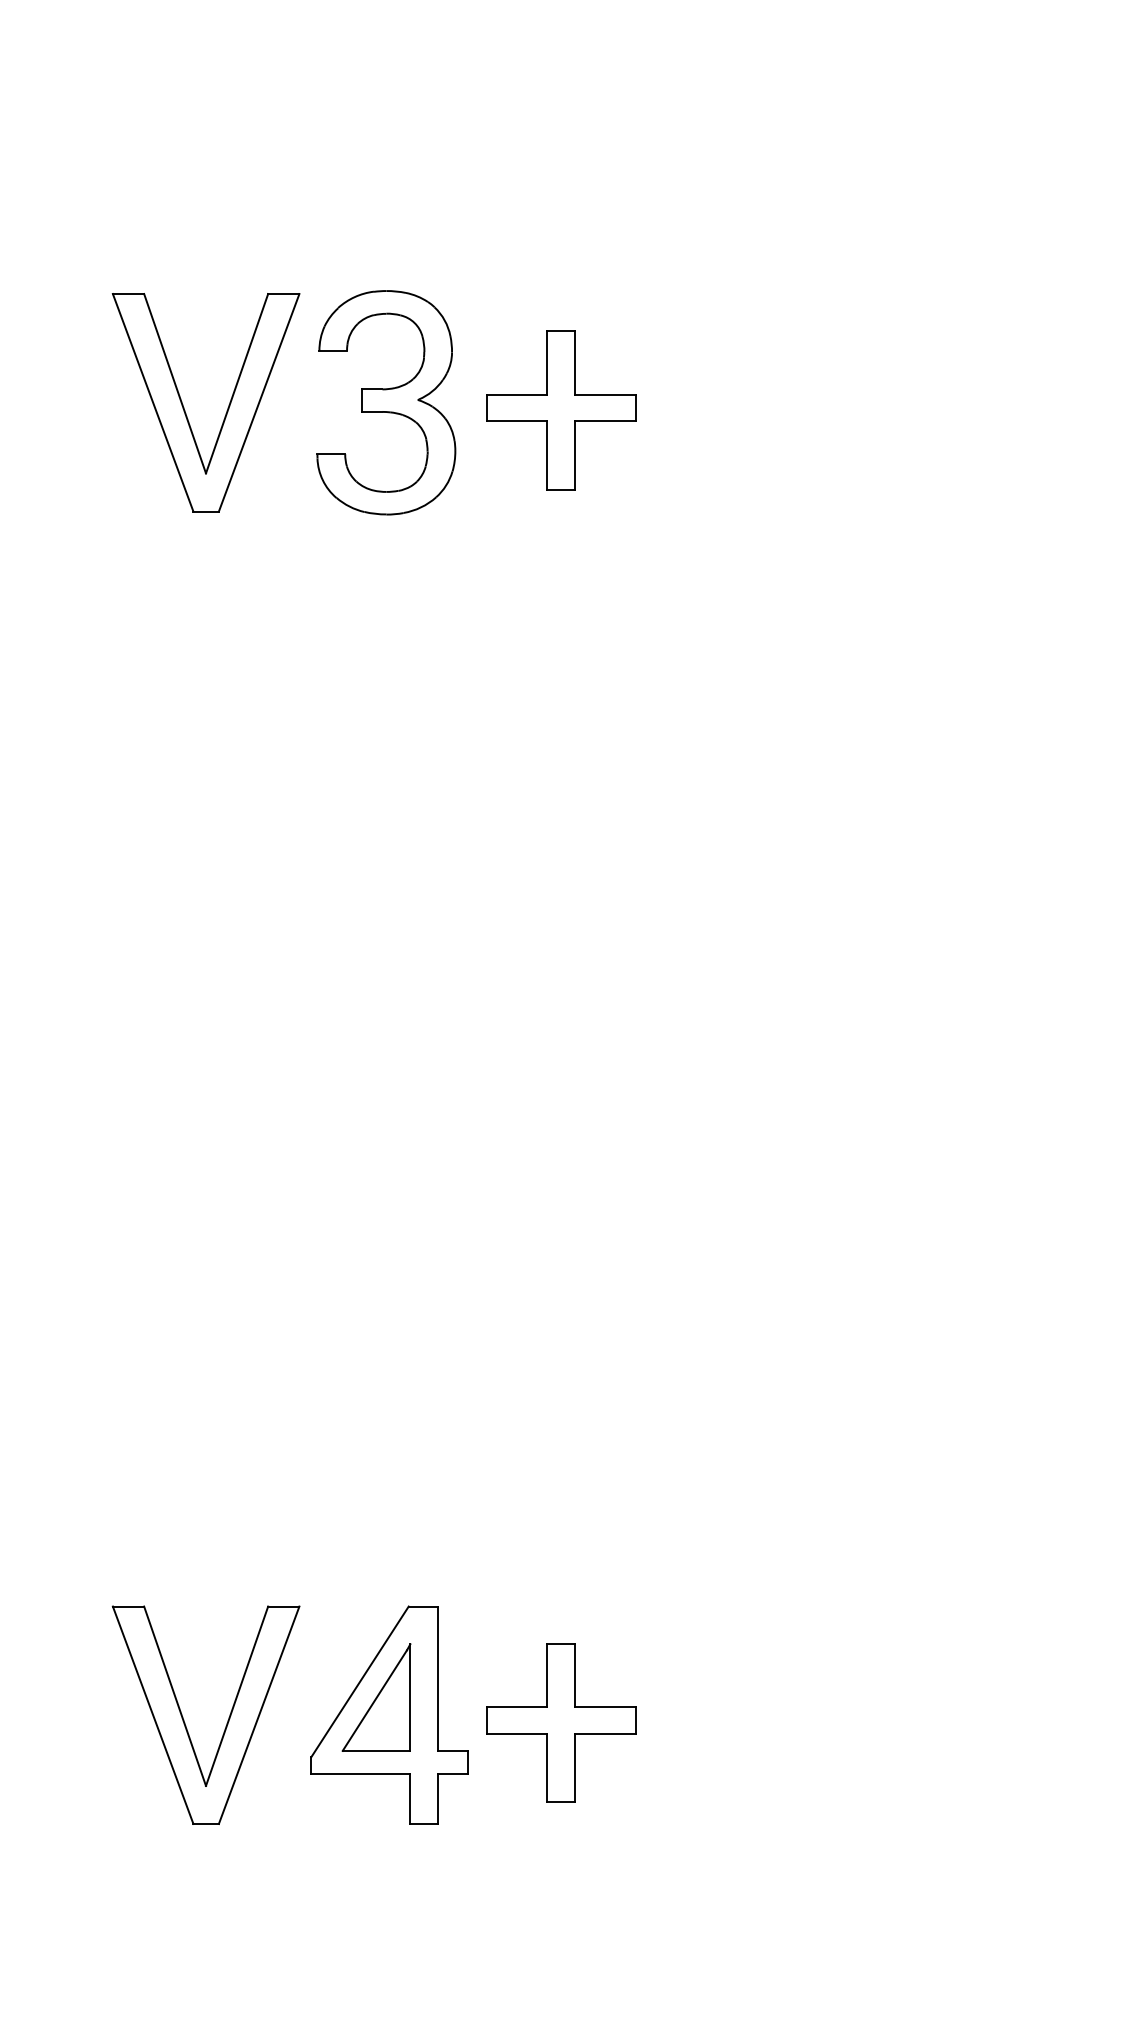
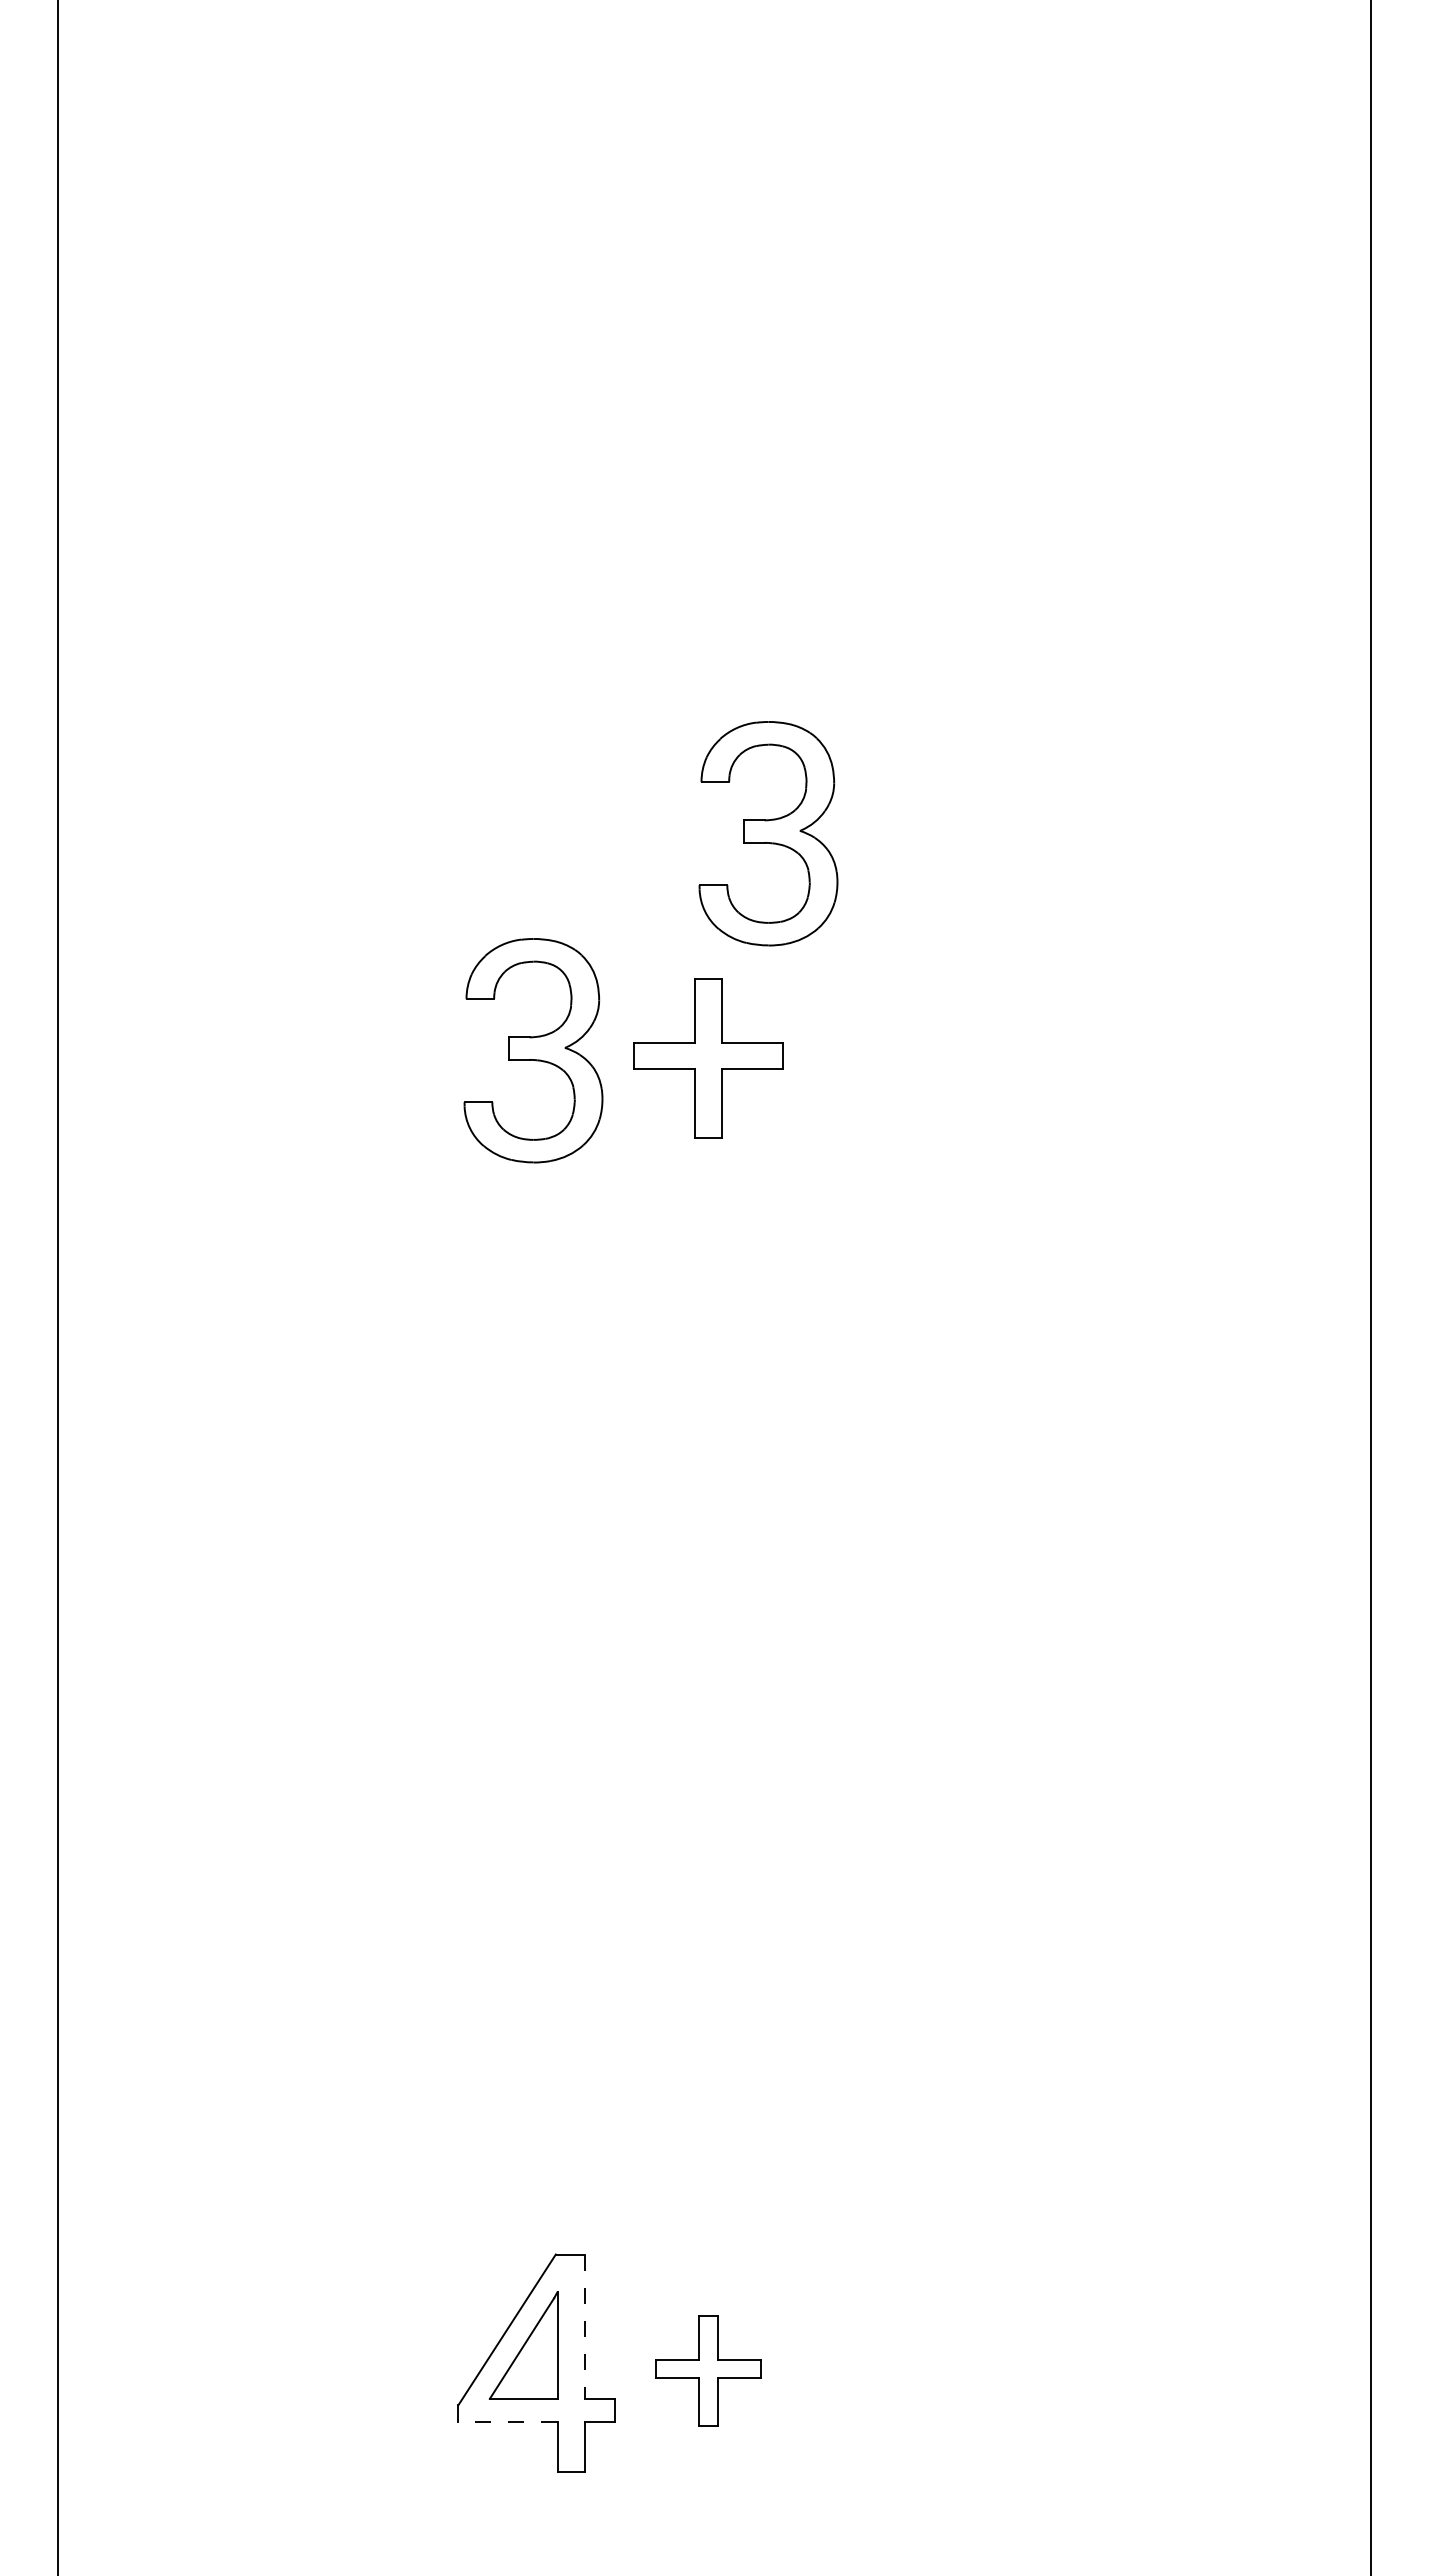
part: (621, 185) -> (768, 833), added
part: (227, 408) -> (374, 1056), removed
line: (438, 1679) -> (585, 2327), solid -> dashed
part: (227, 1720) -> (374, 2368), removed
part: (561, 1722) -> (708, 2370), size x0.7
line: (360, 1773) -> (507, 2421), solid -> dashed

